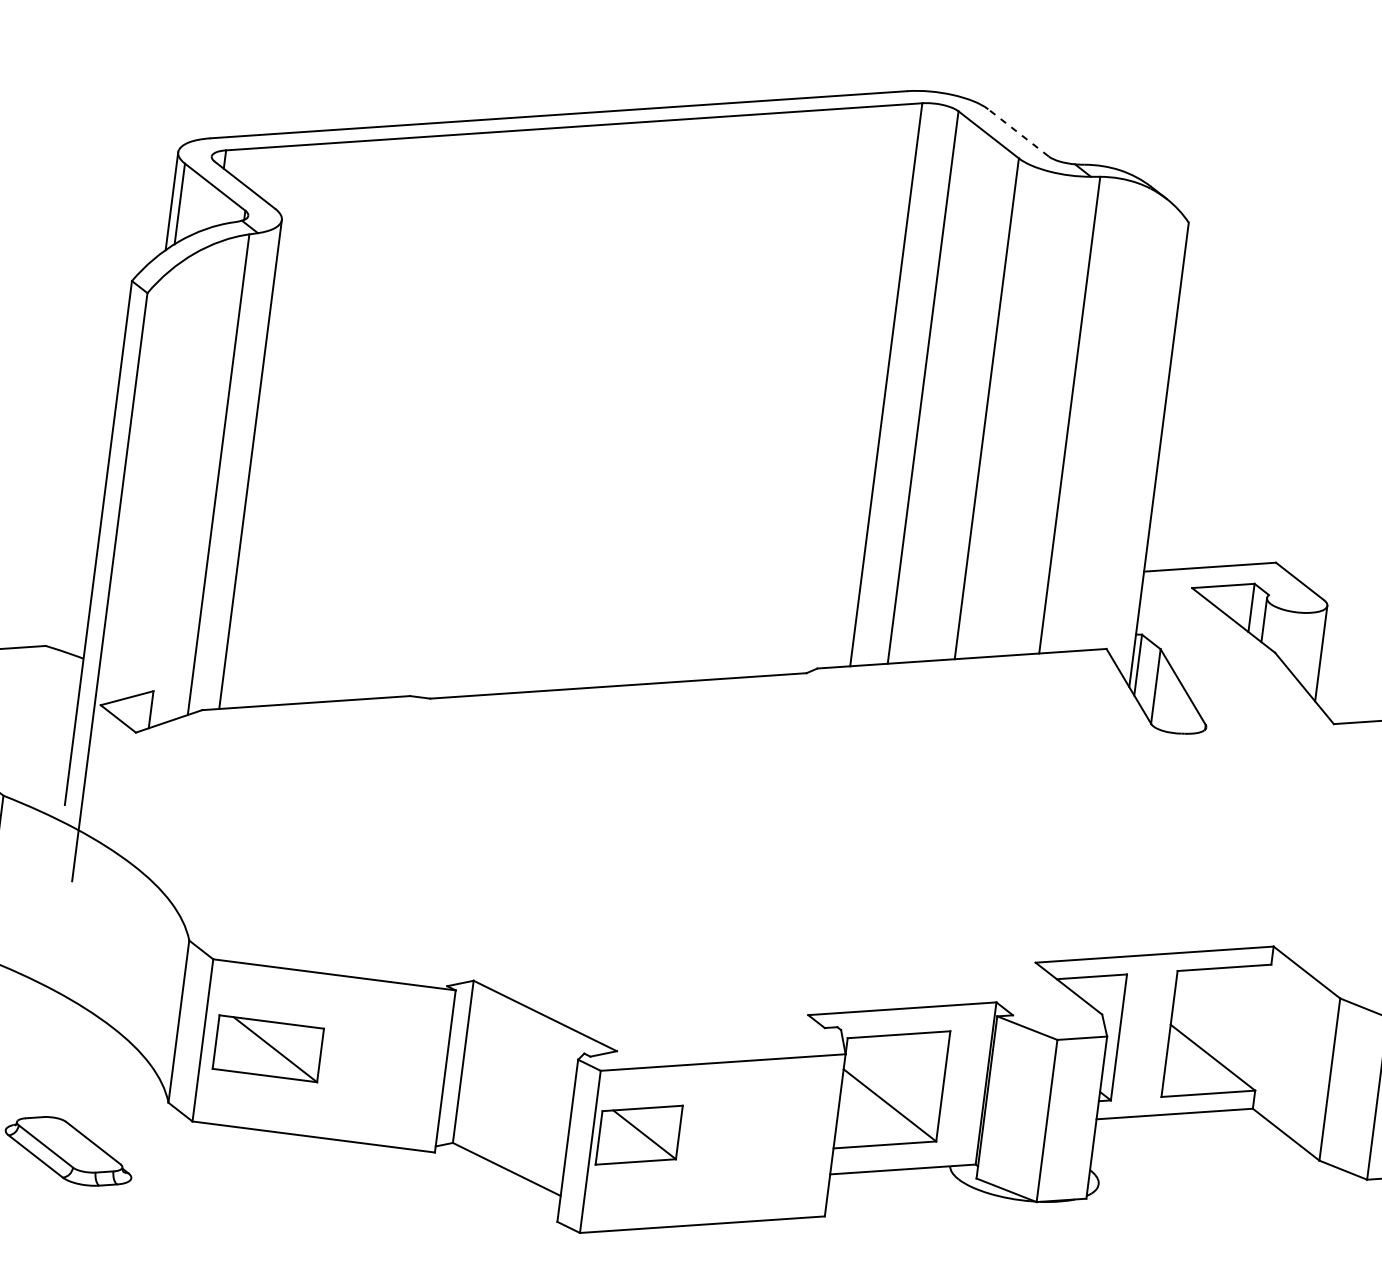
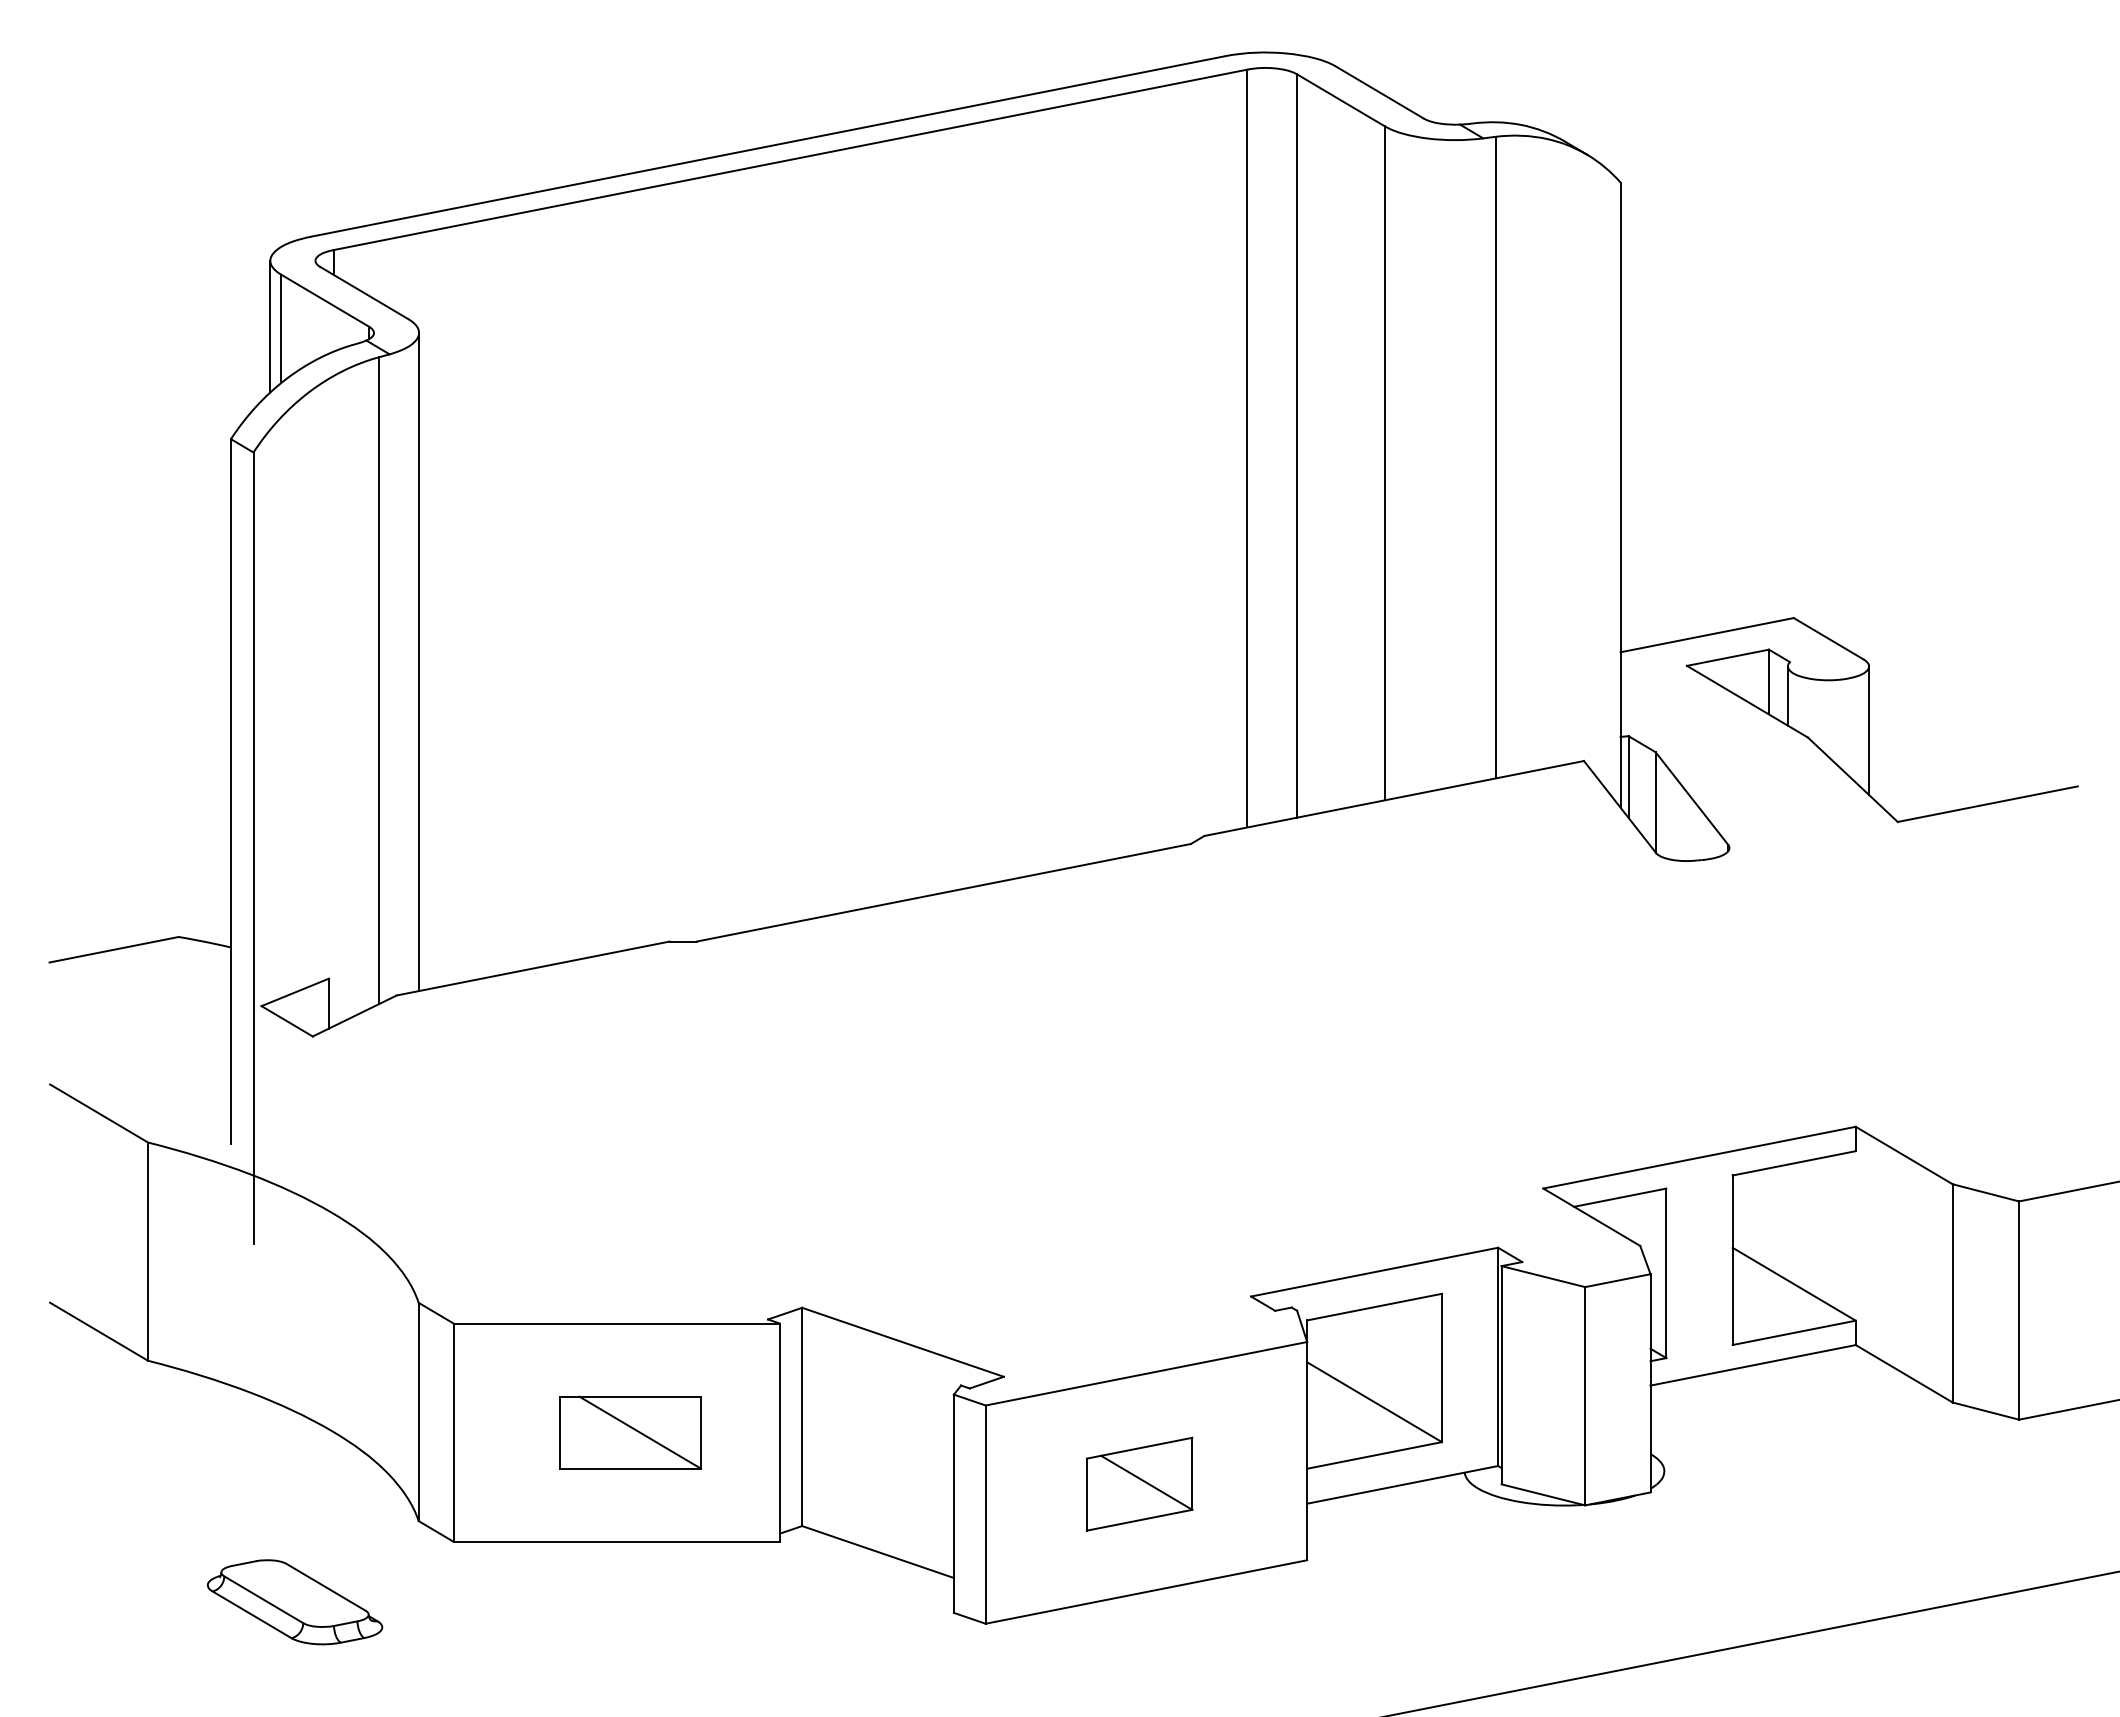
line: (1018, 132) -> (1379, 92), dashed -> solid
part: (268, 1048) -> (630, 1432), moved
part: (639, 1134) -> (1139, 1483), moved

